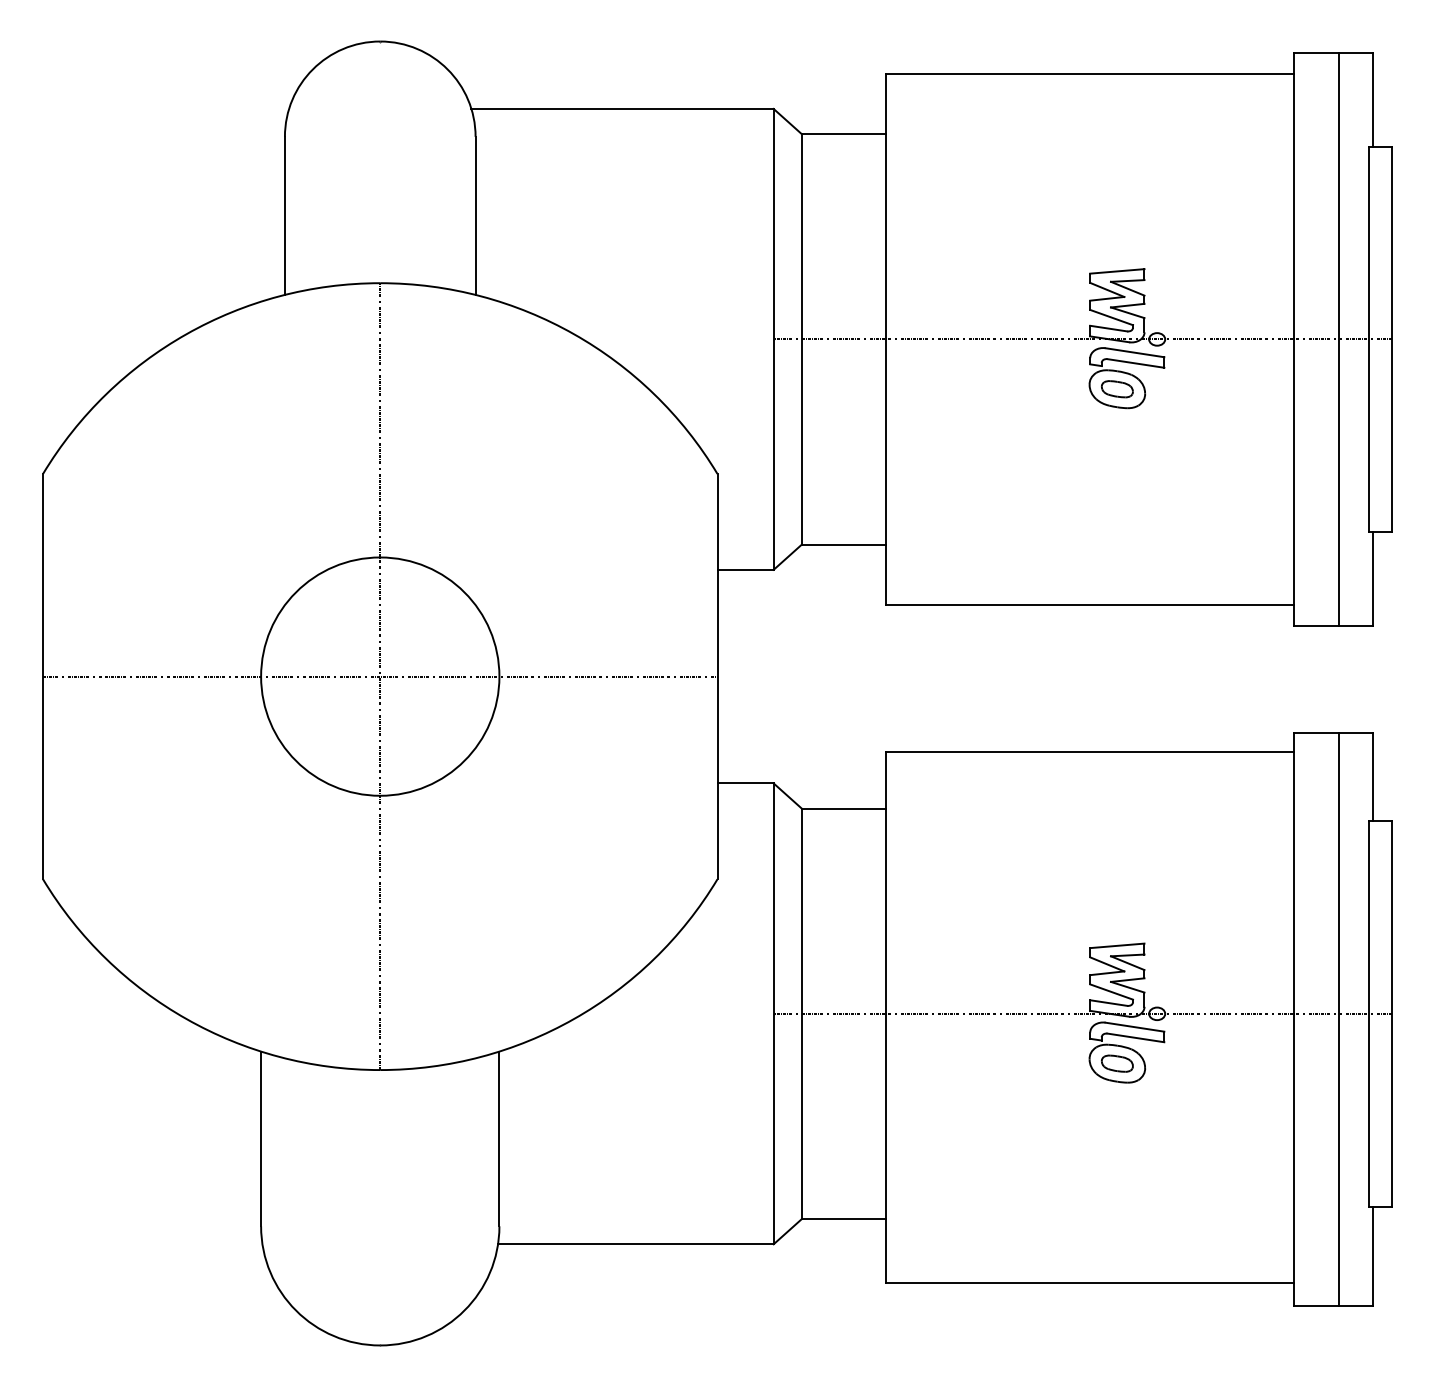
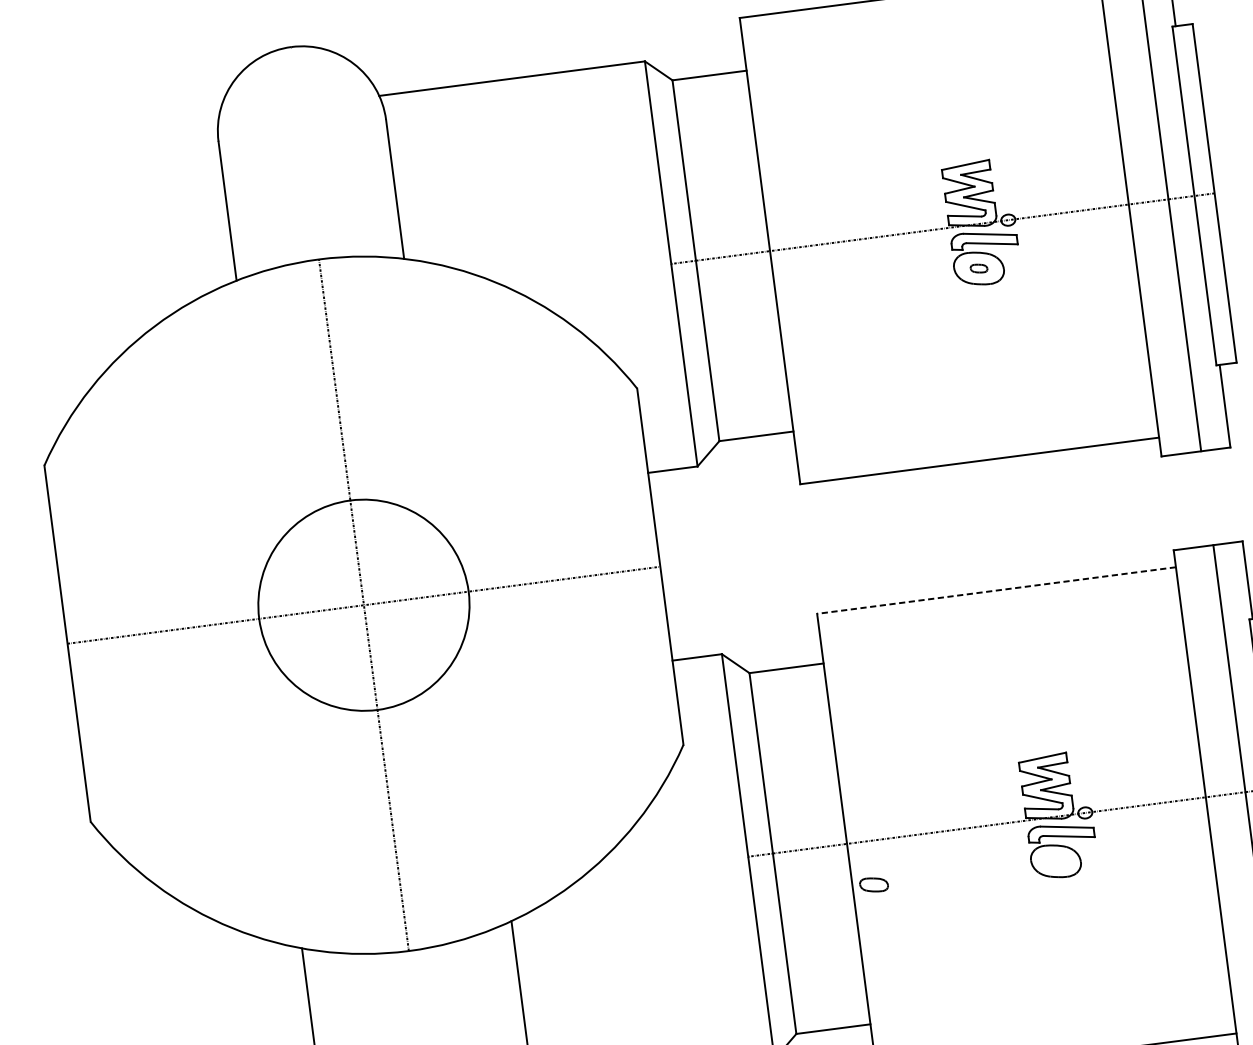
part: (1117, 389) -> (979, 268), size x0.6
line: (1089, 752) -> (995, 590), solid -> dashed
part: (1117, 1063) -> (874, 884), moved

